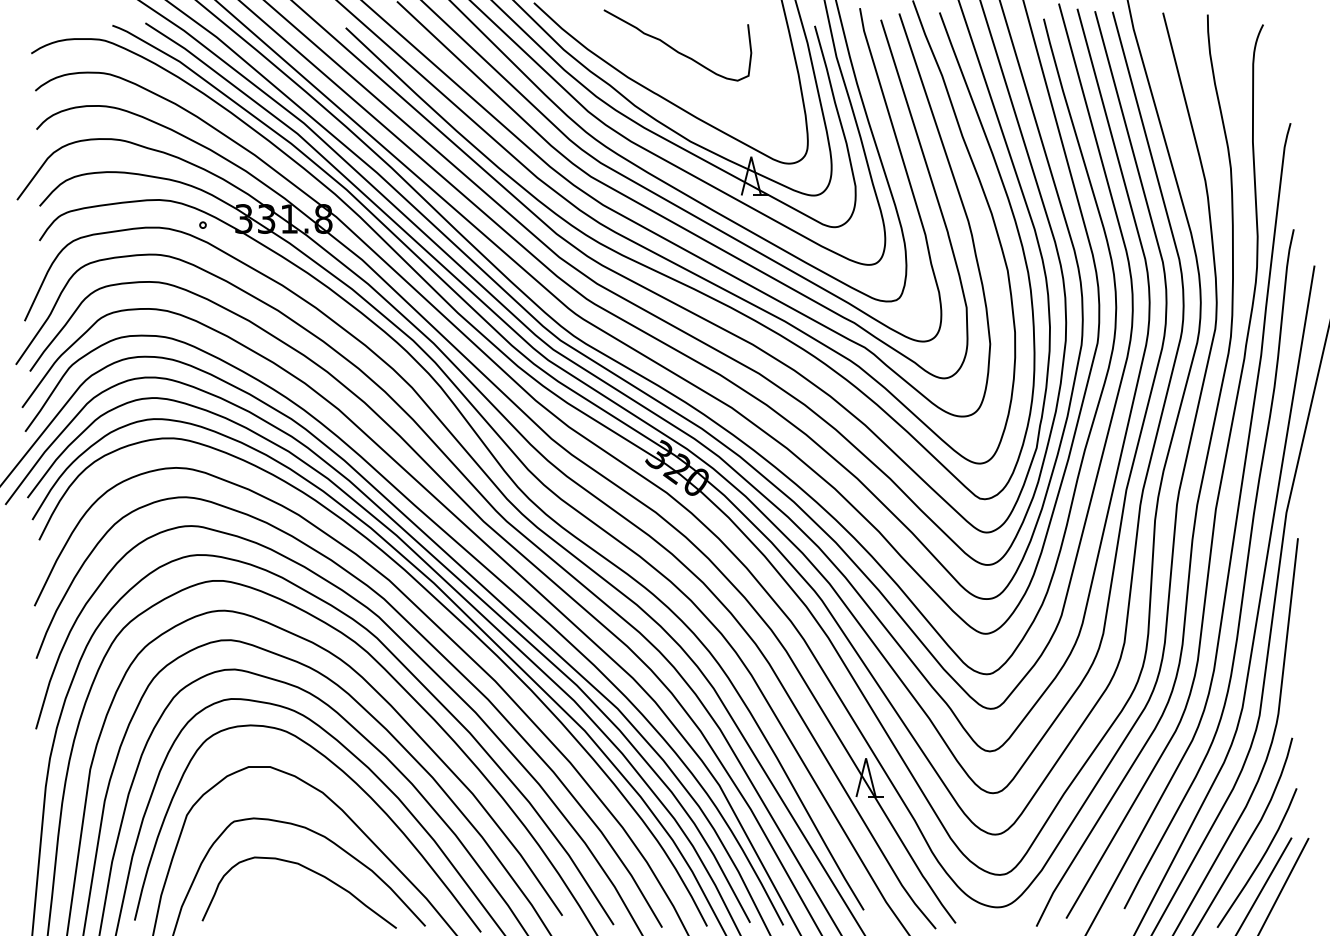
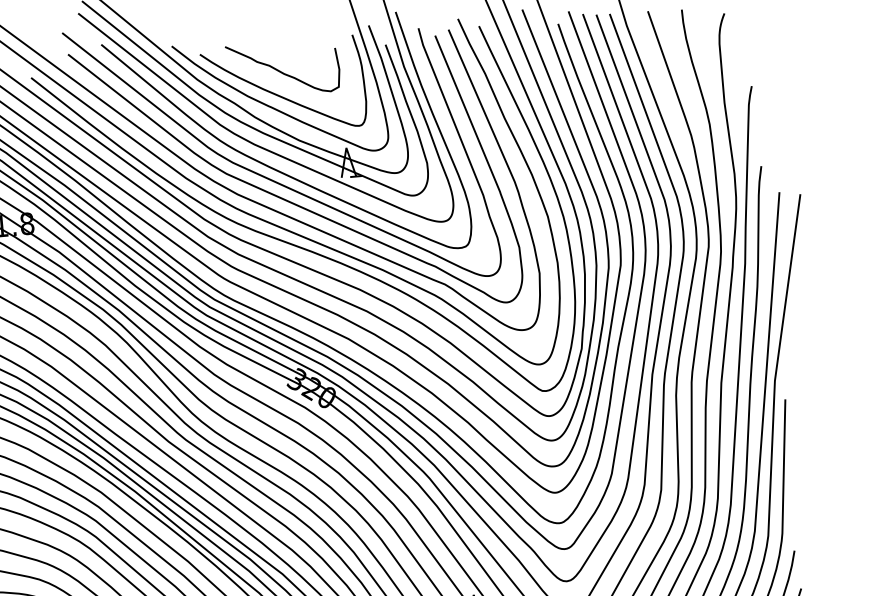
curve: (669, 79) -> (279, 95), added

